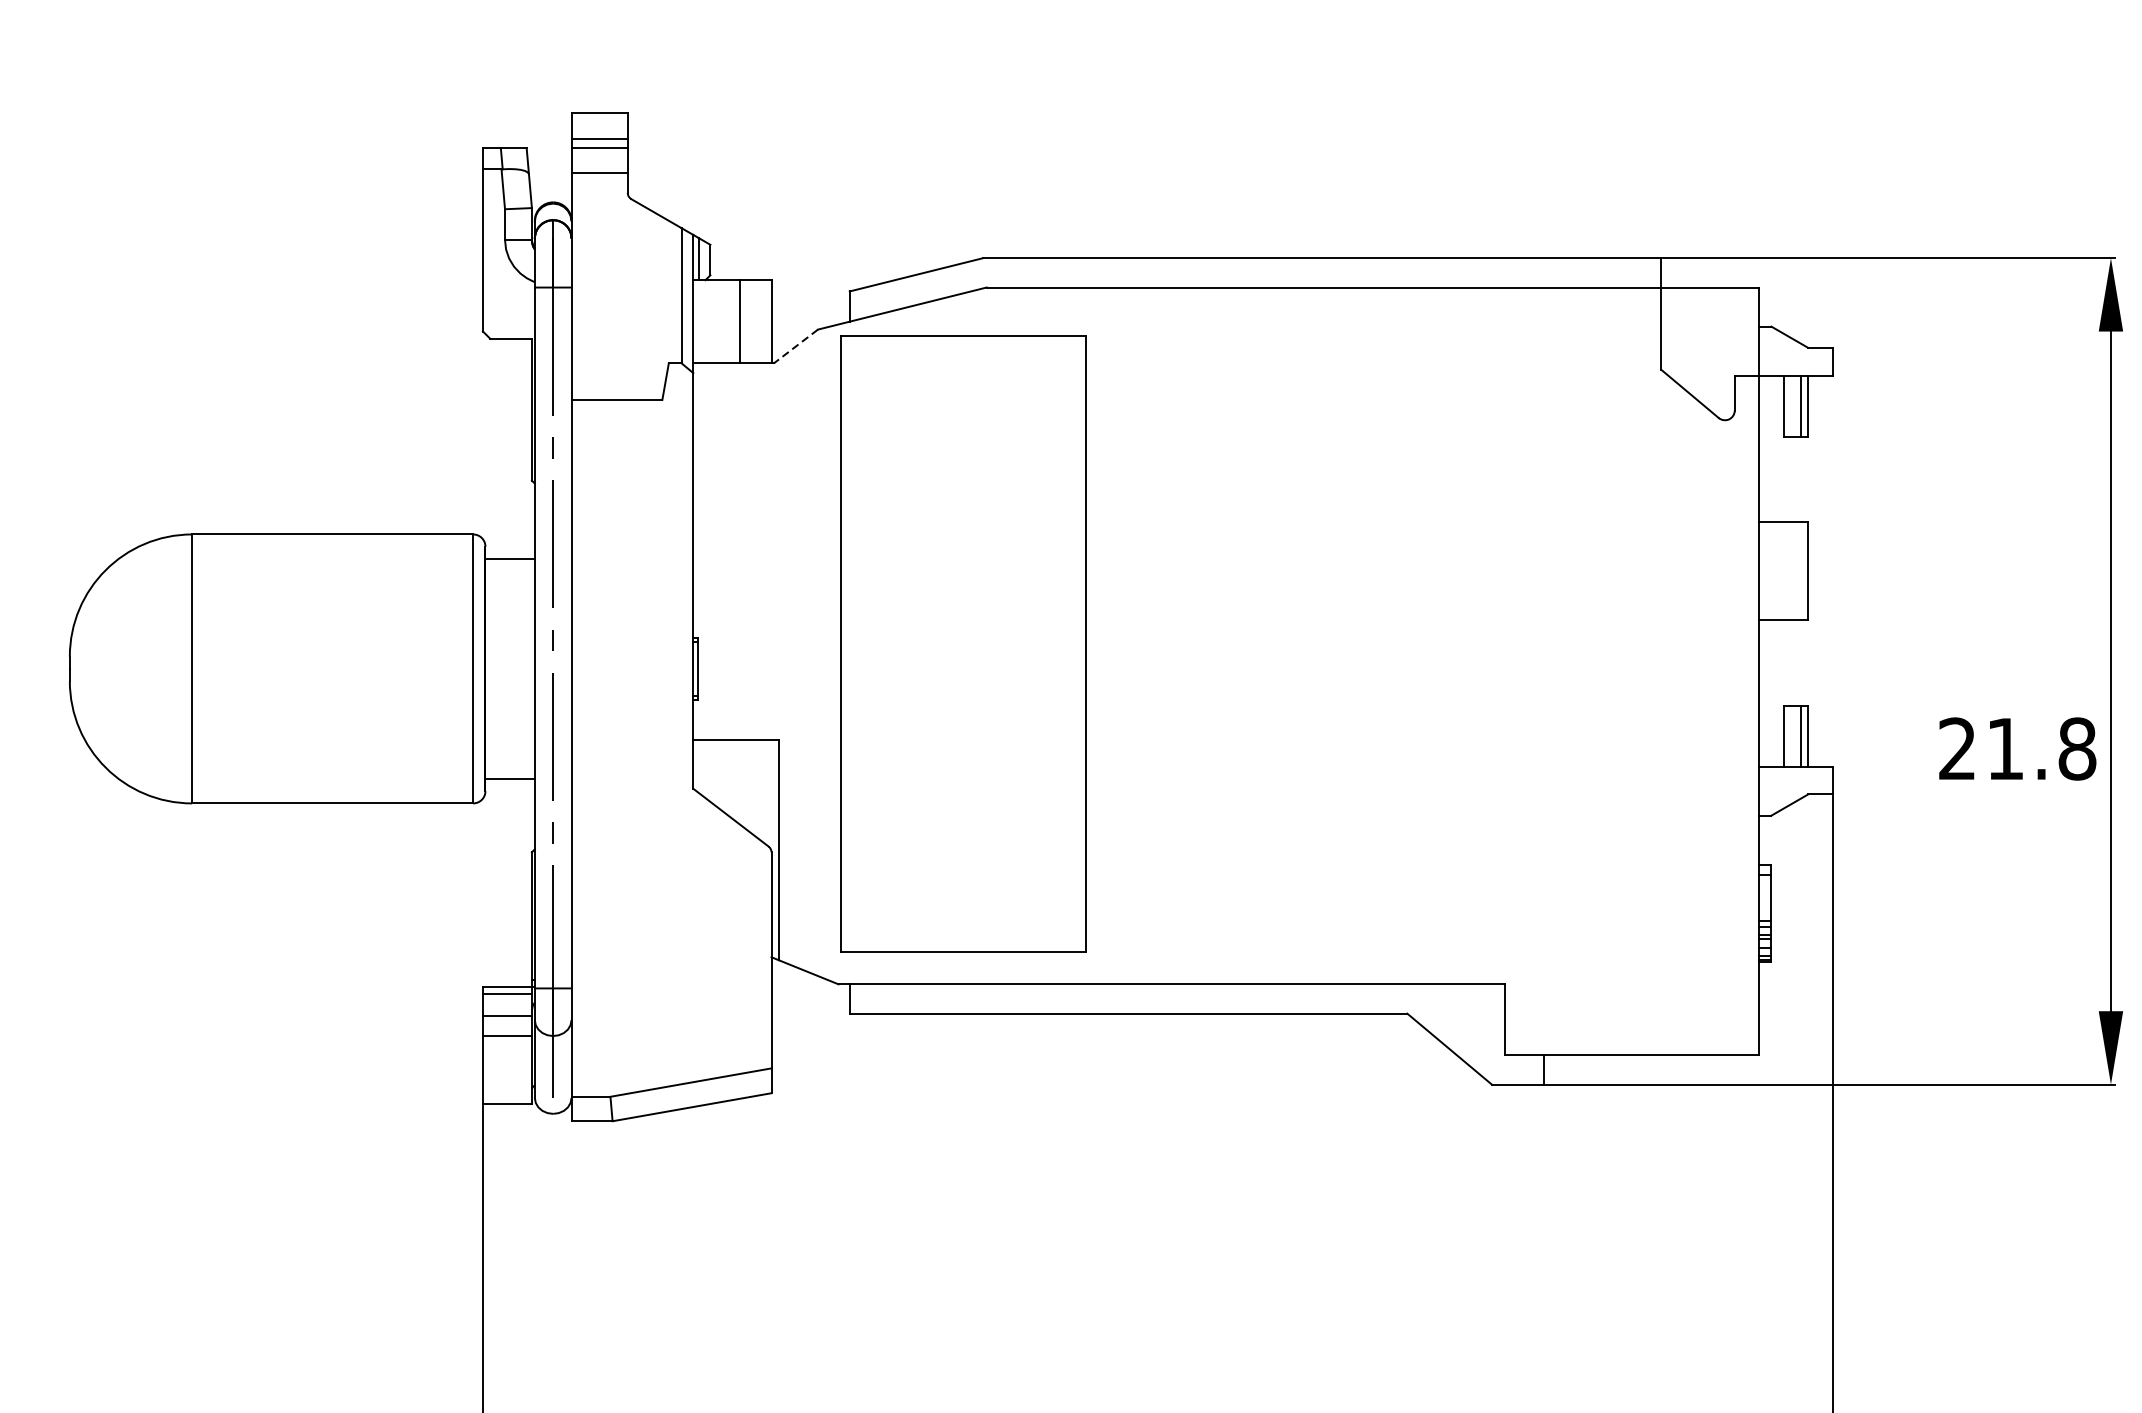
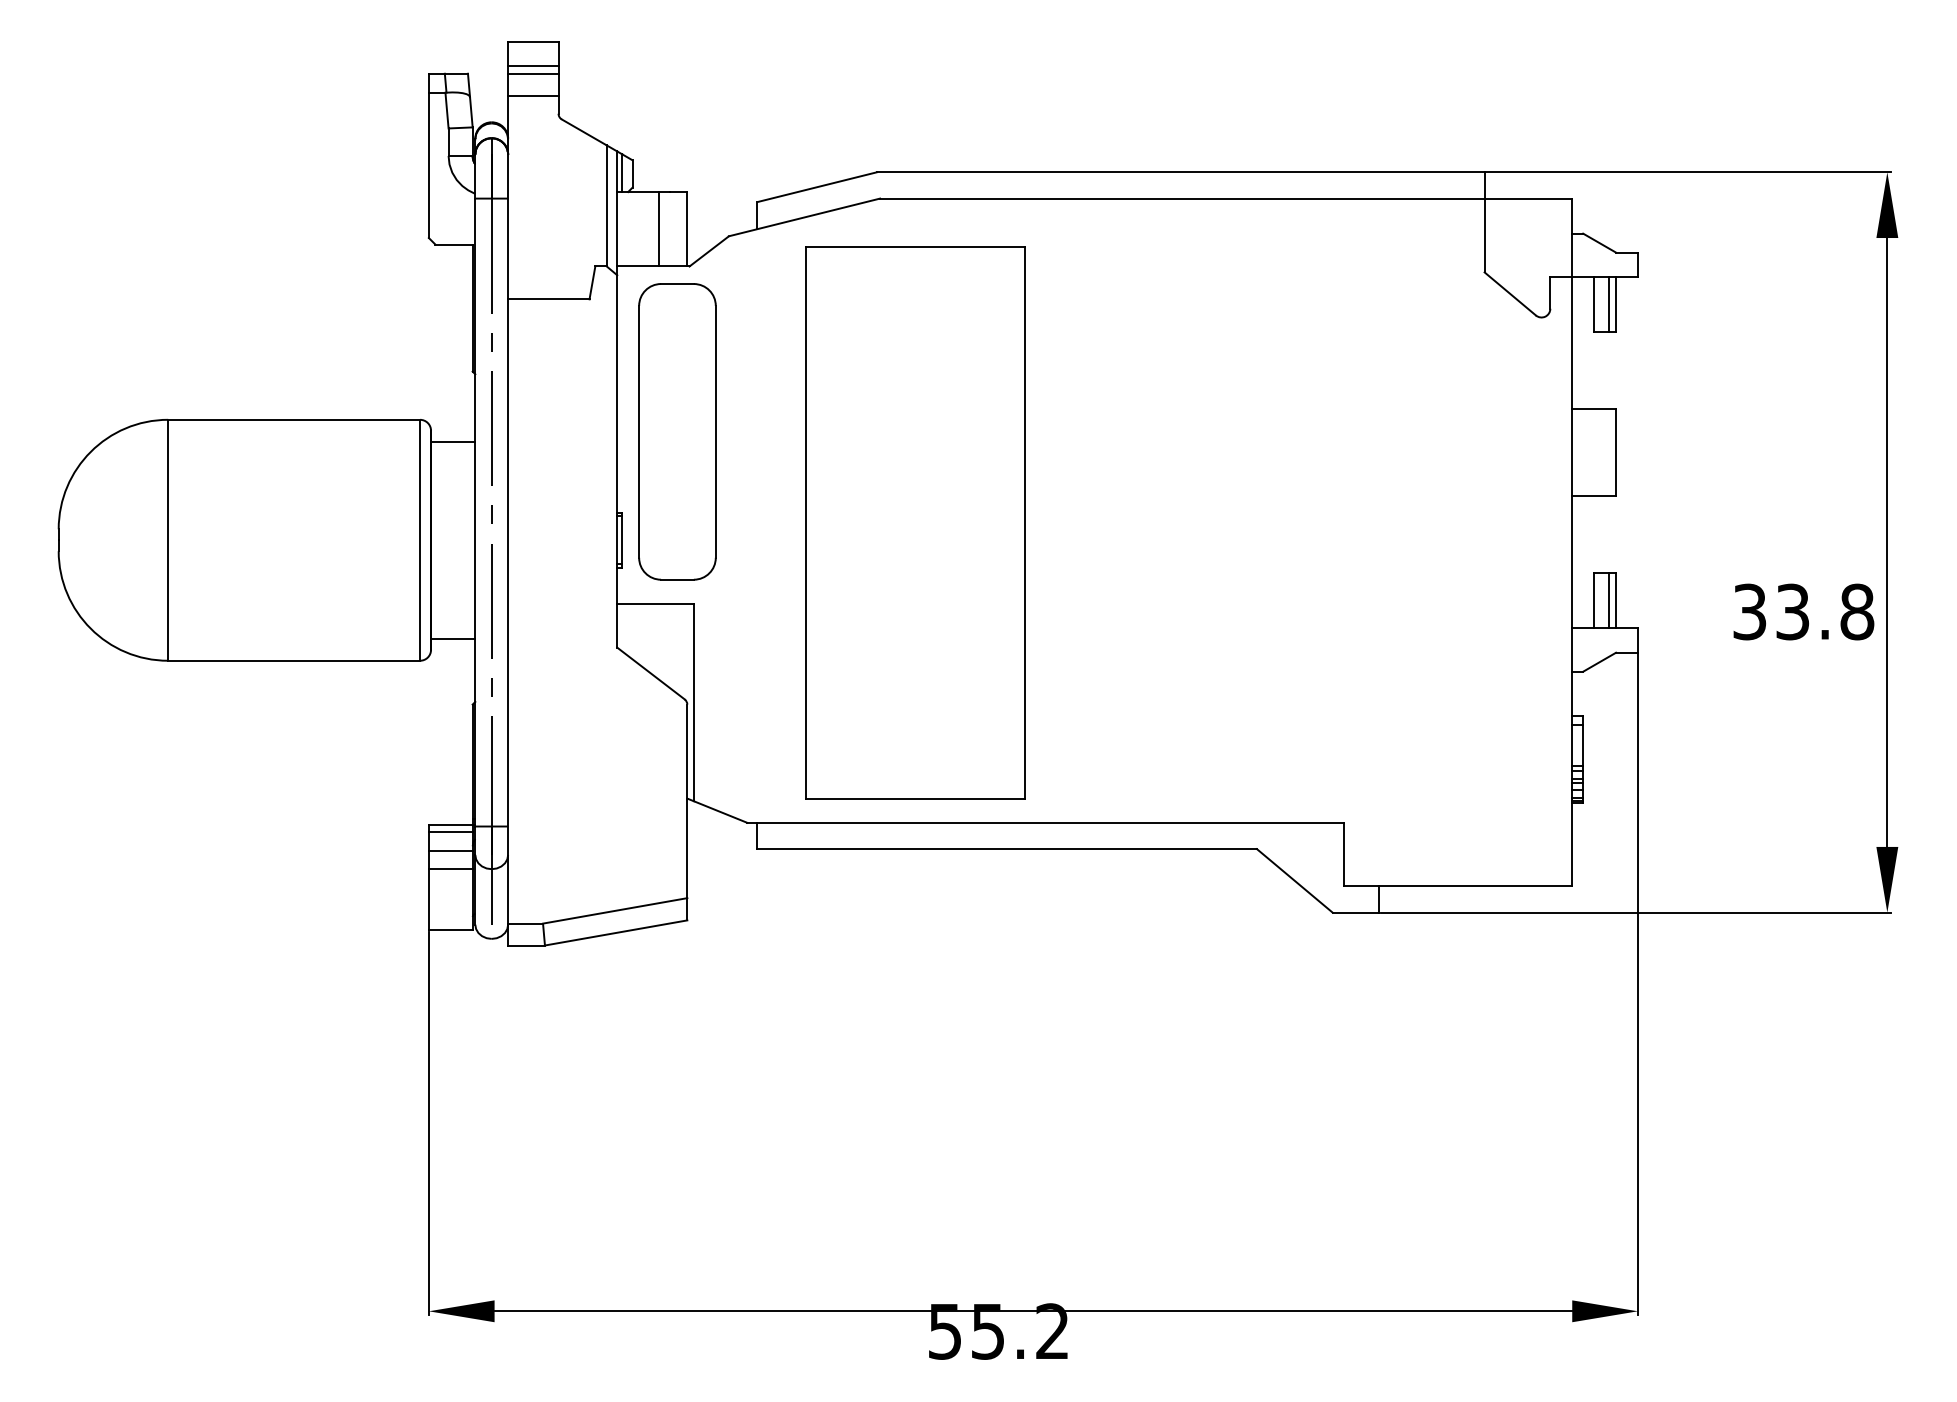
line: (796, 346) -> (709, 251), dashed -> solid
part: (760, 547) -> (677, 431), added
part: (963, 643) -> (915, 522), moved
text: (1981, 748) -> (1771, 611), 21.8 -> 33.8

